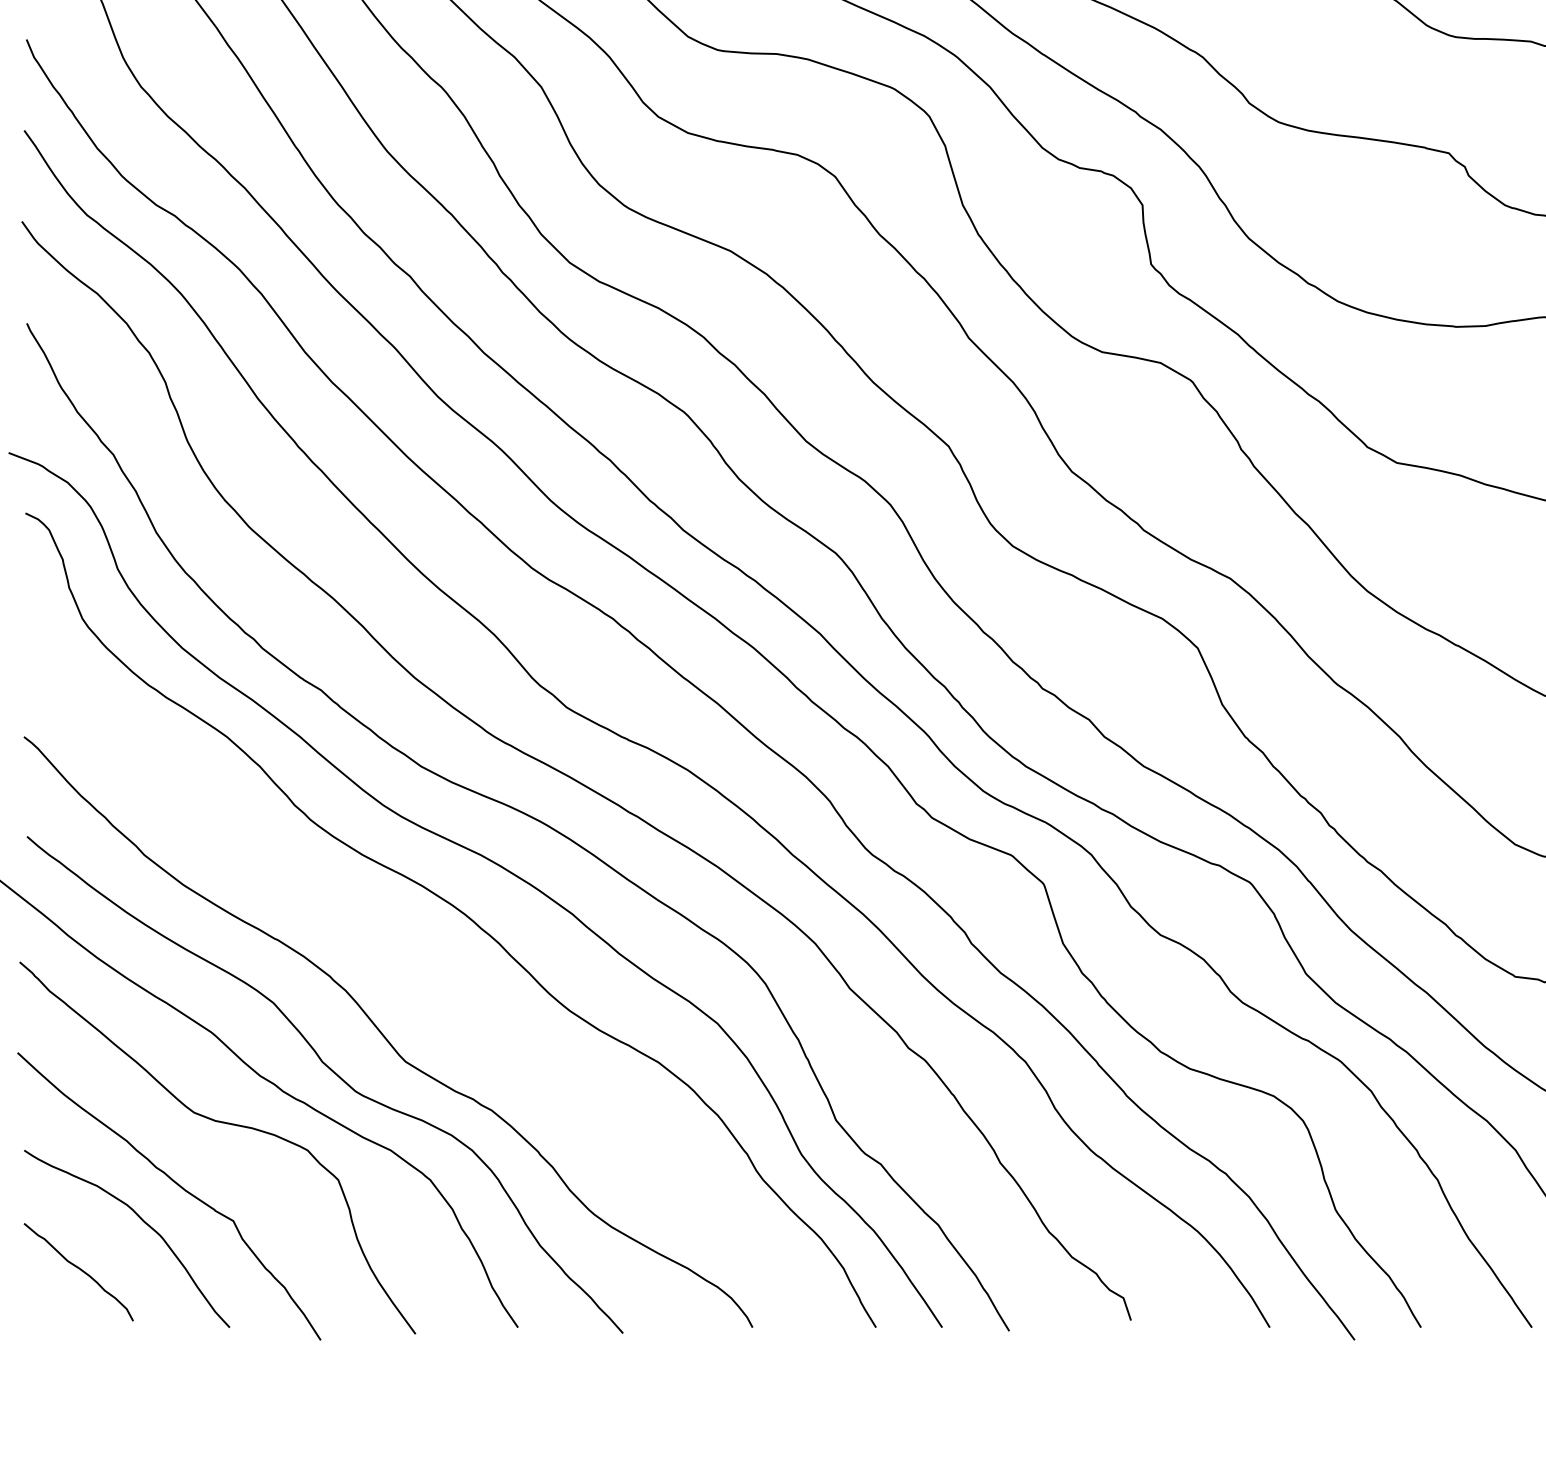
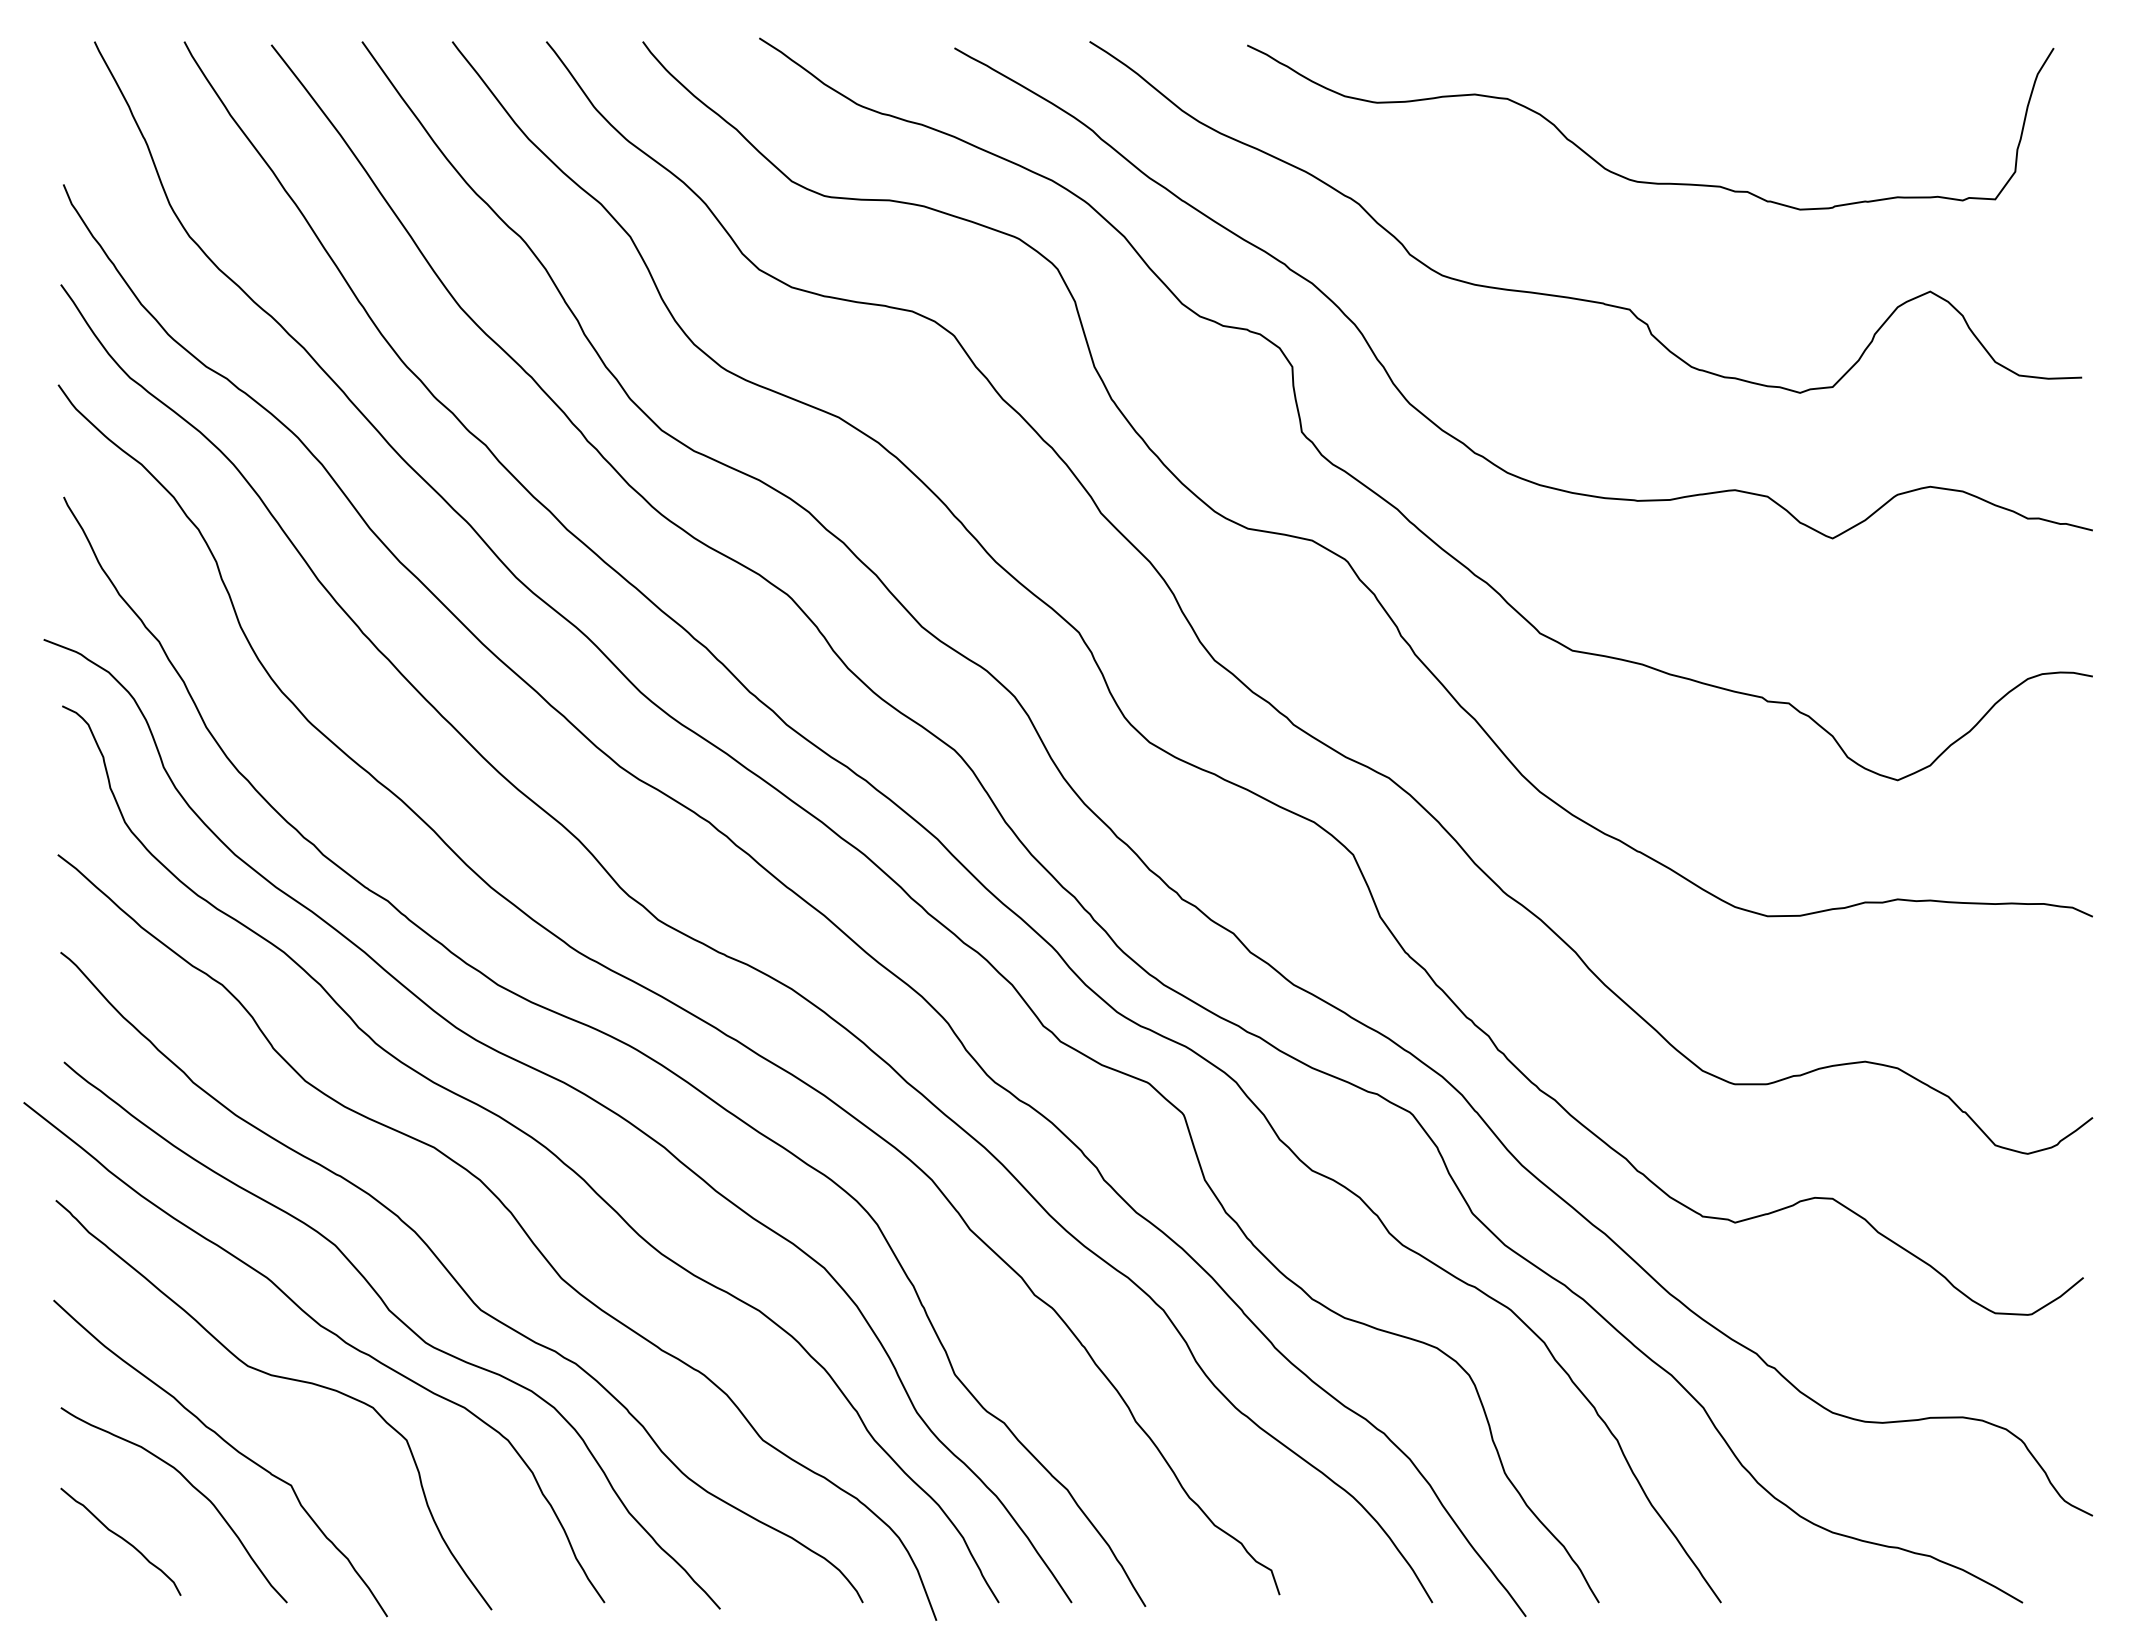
curve: (438, 983) -> (517, 1223), added

